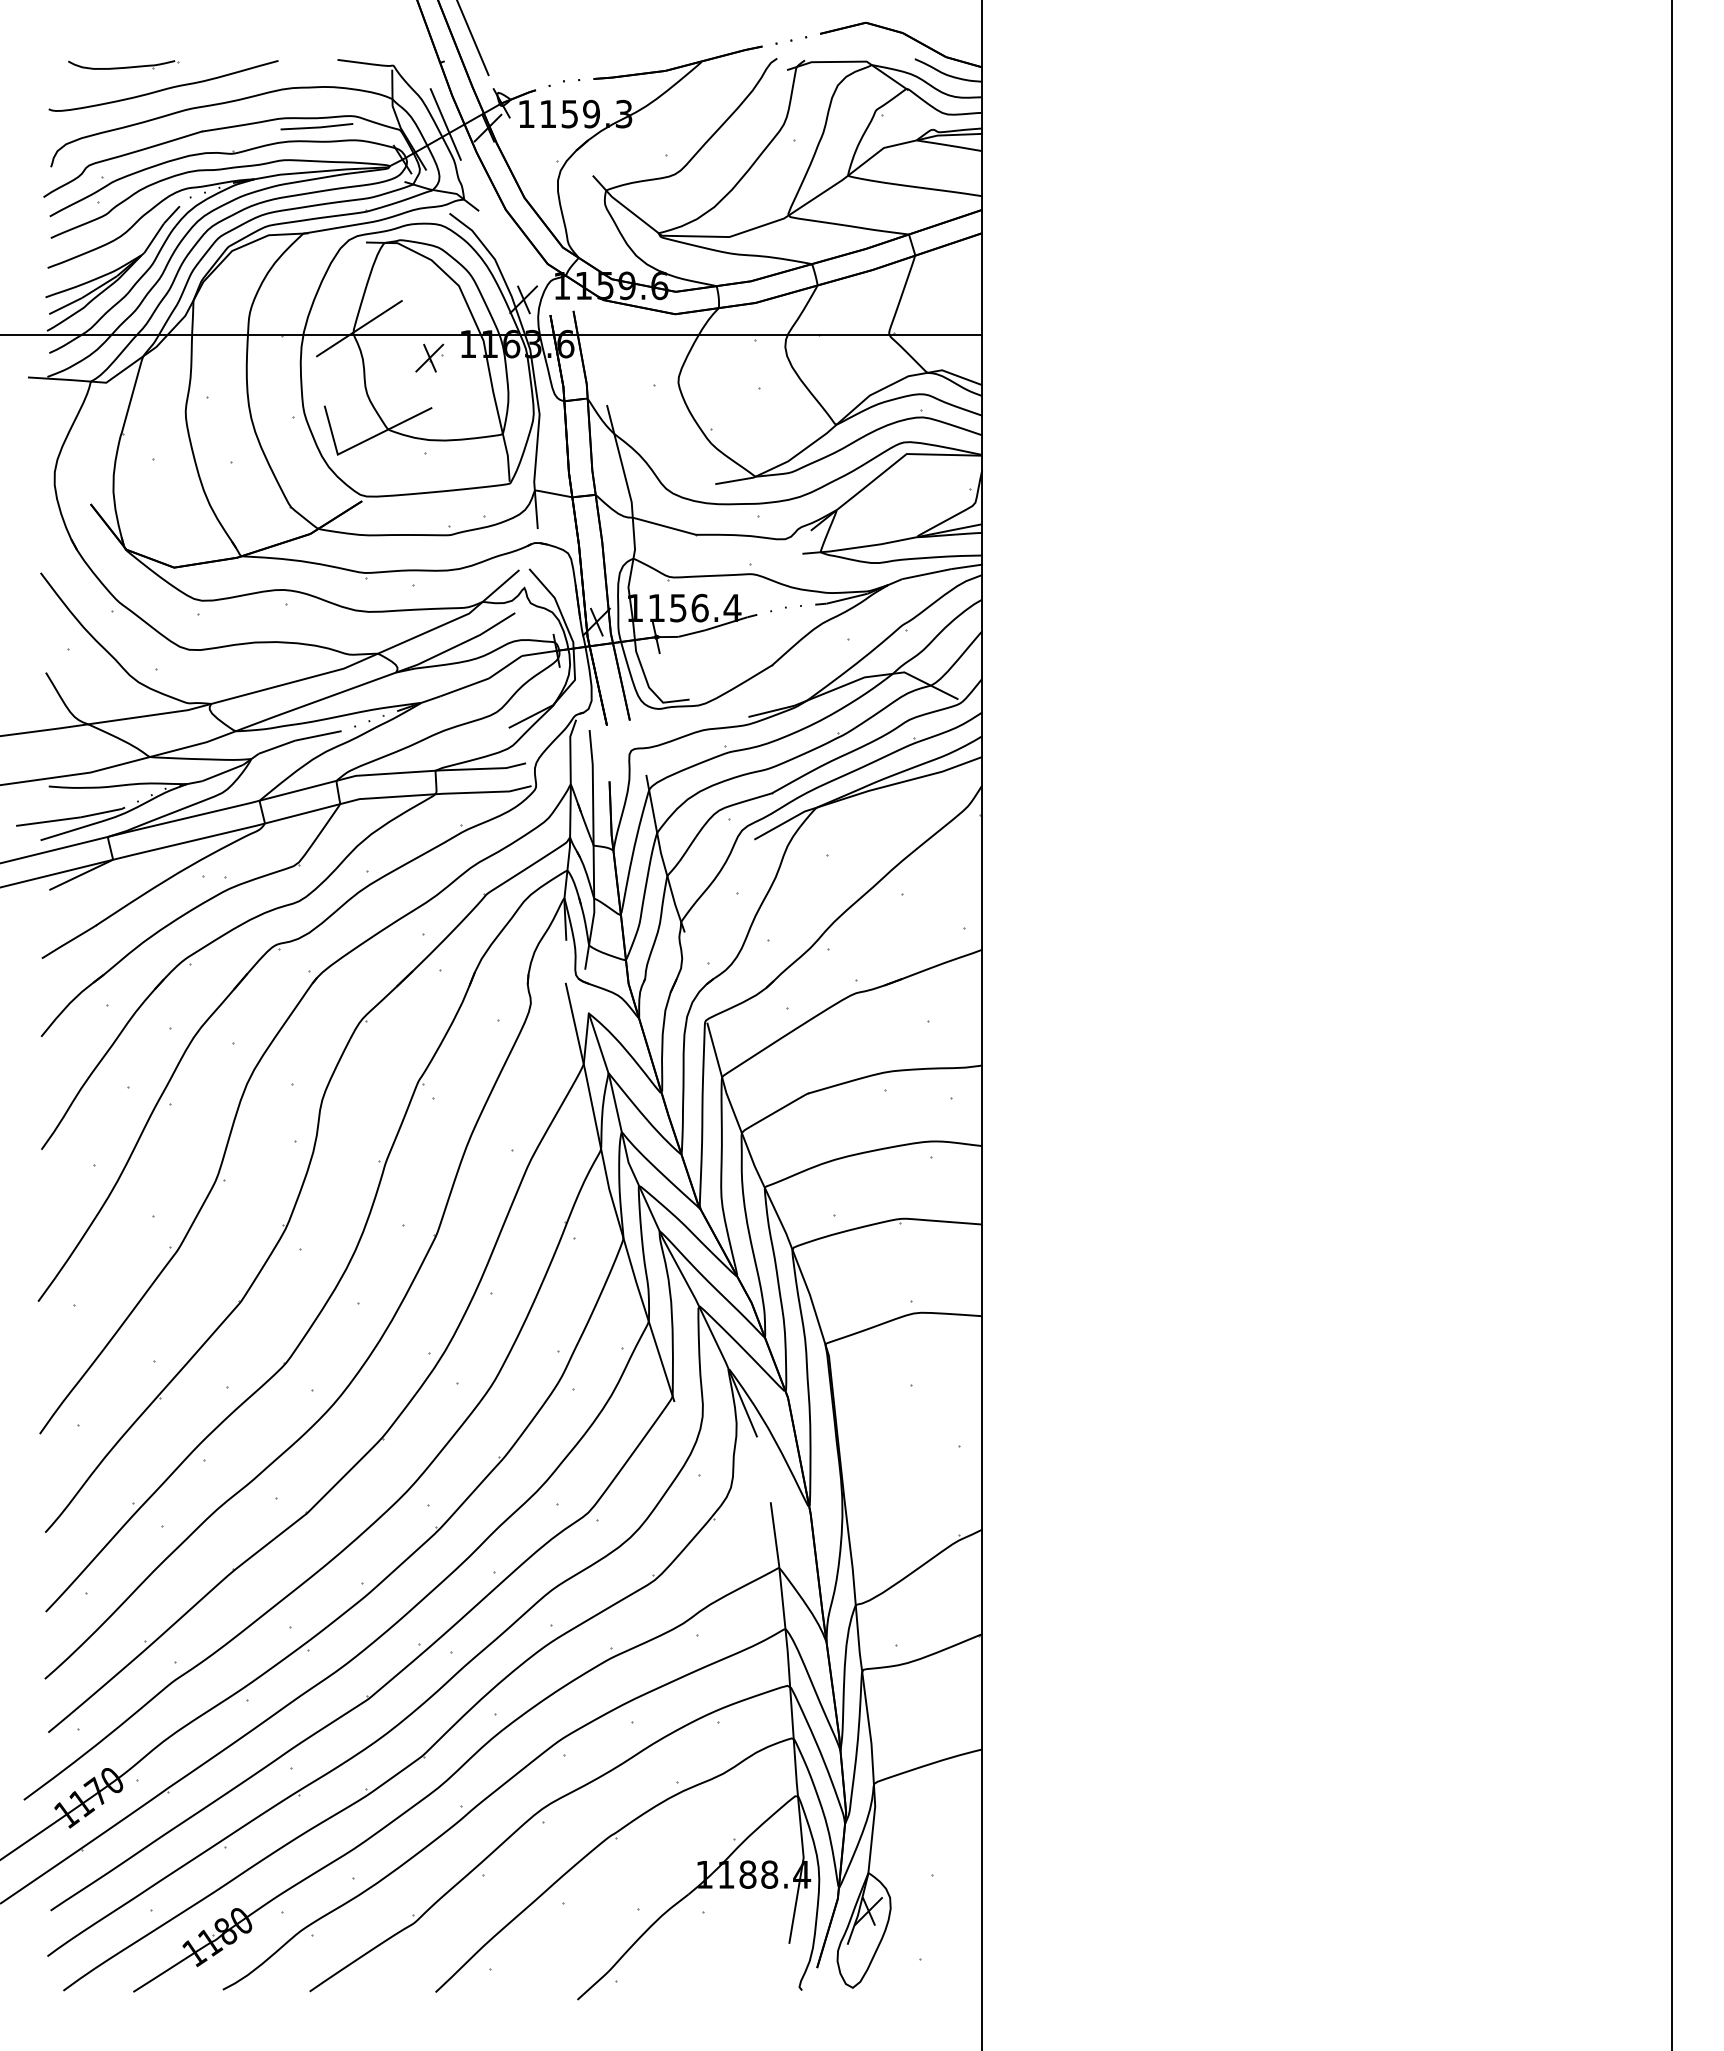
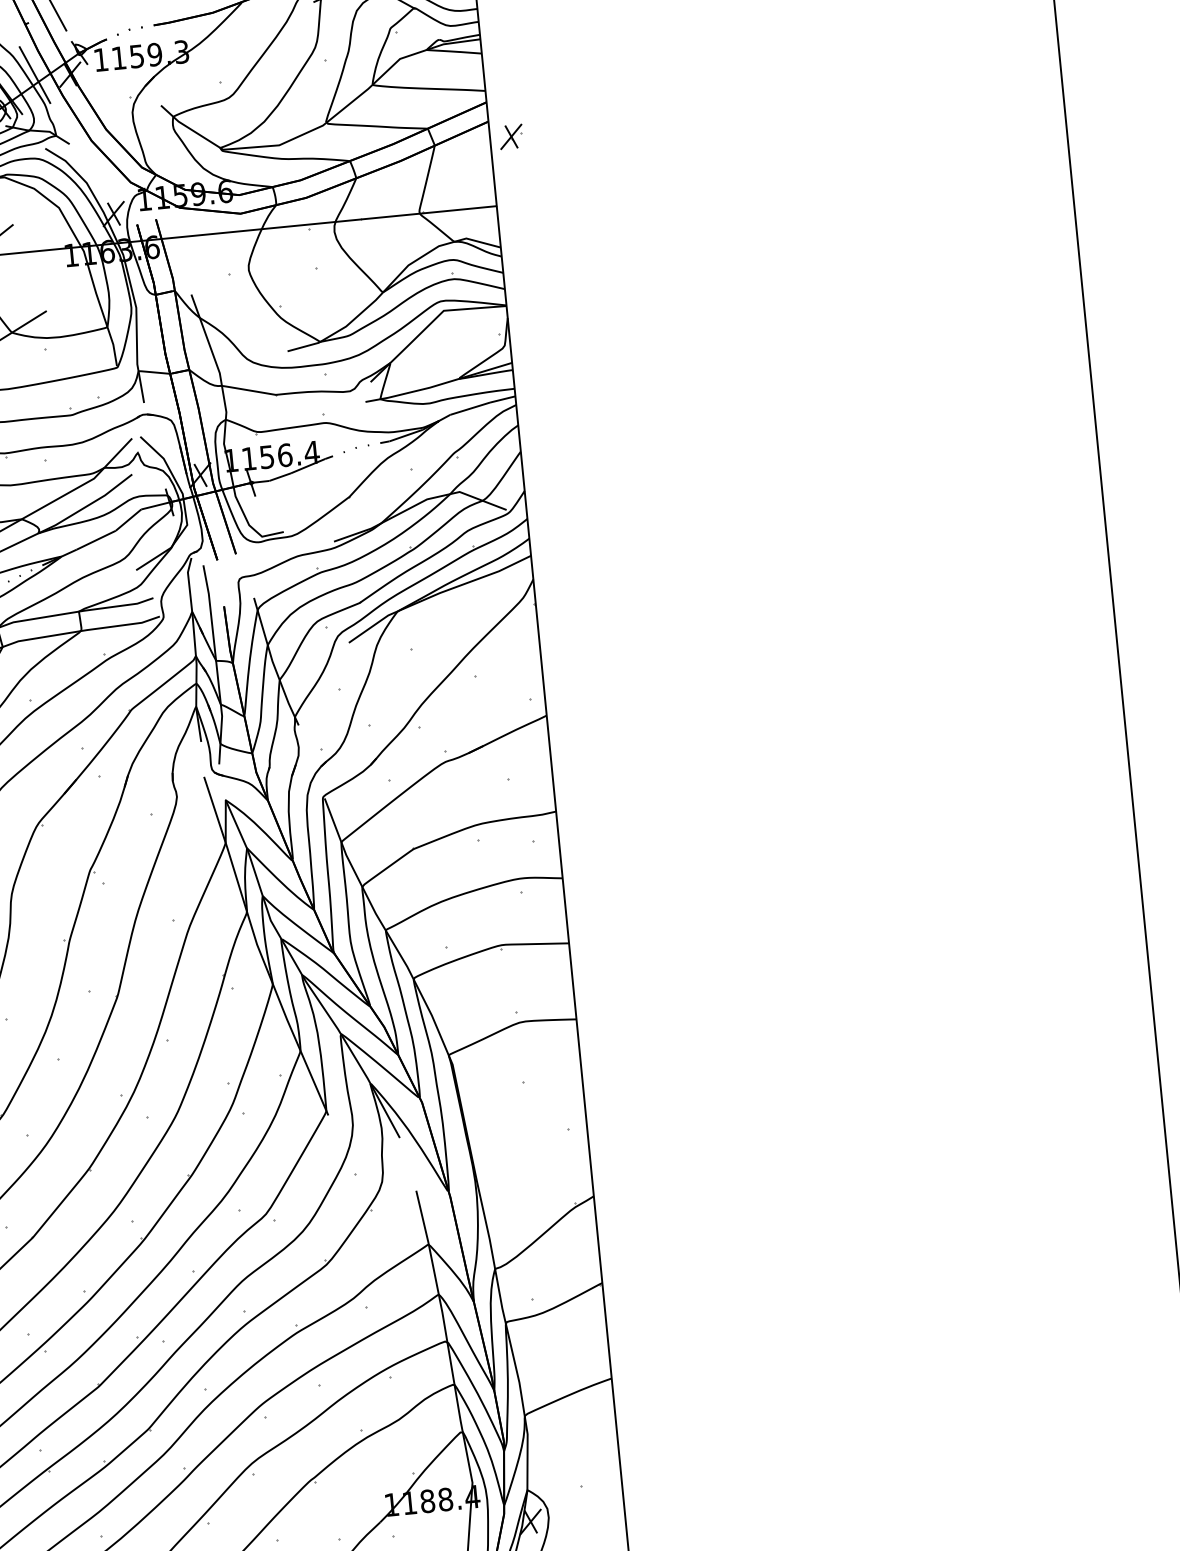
part: (429, 357) -> (511, 136), moved

